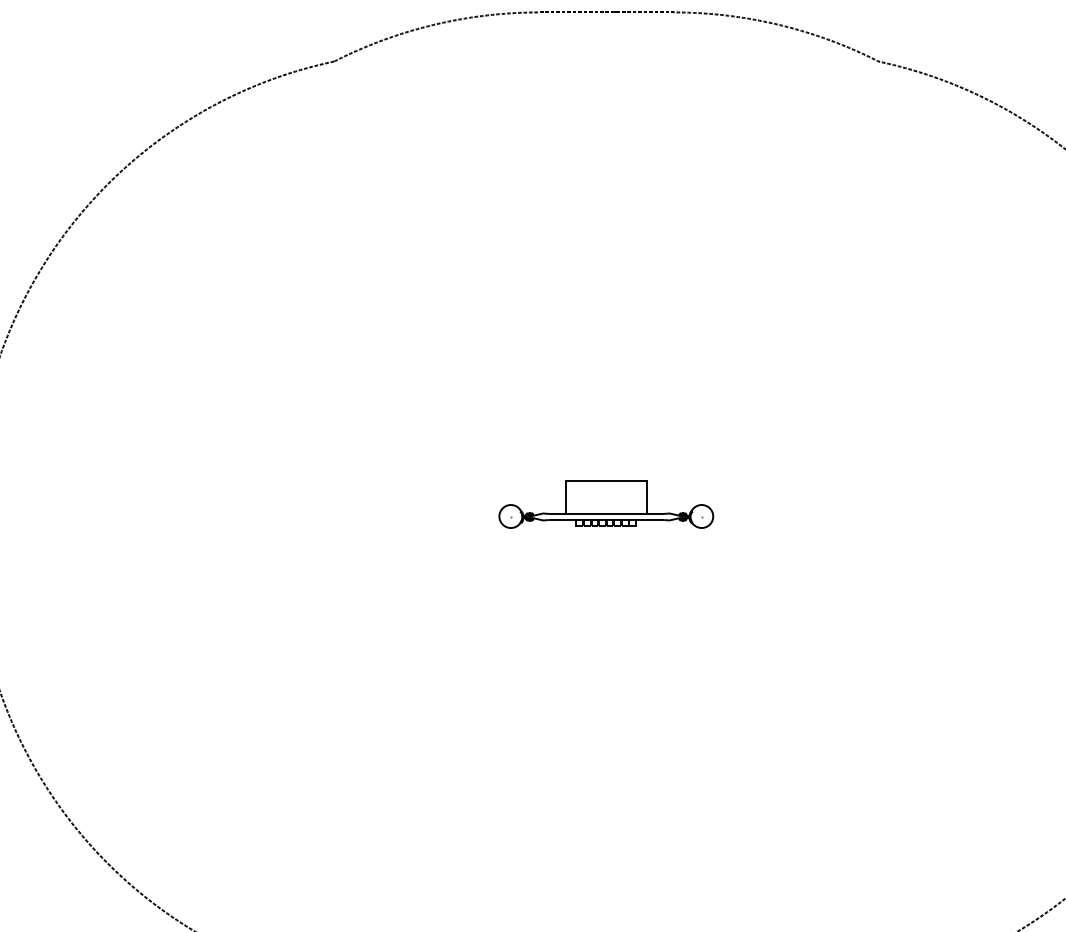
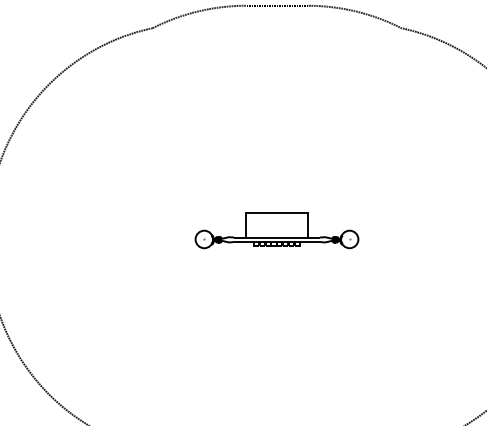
part: (605, 504) -> (276, 230), size x1.67

